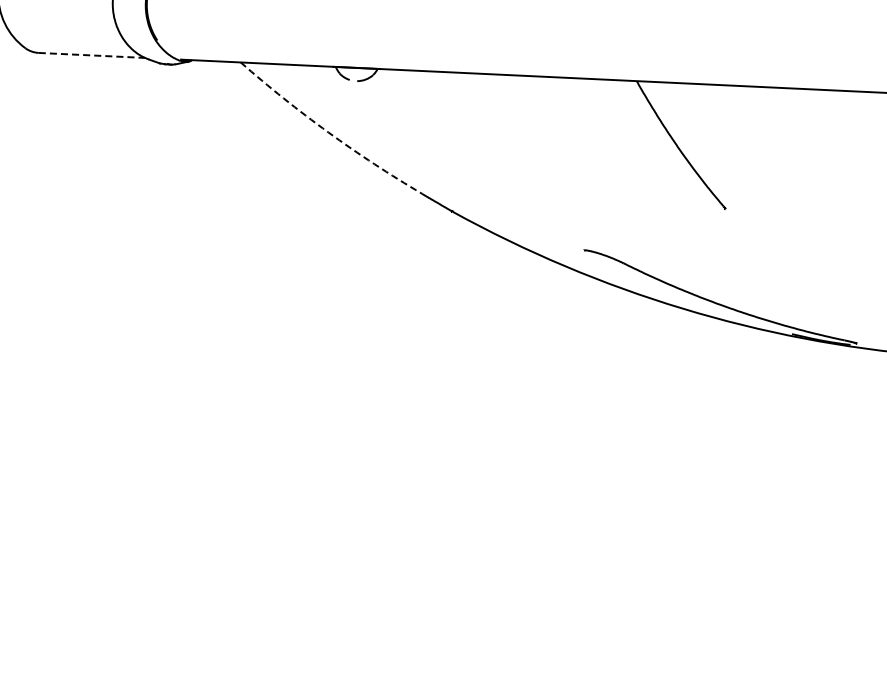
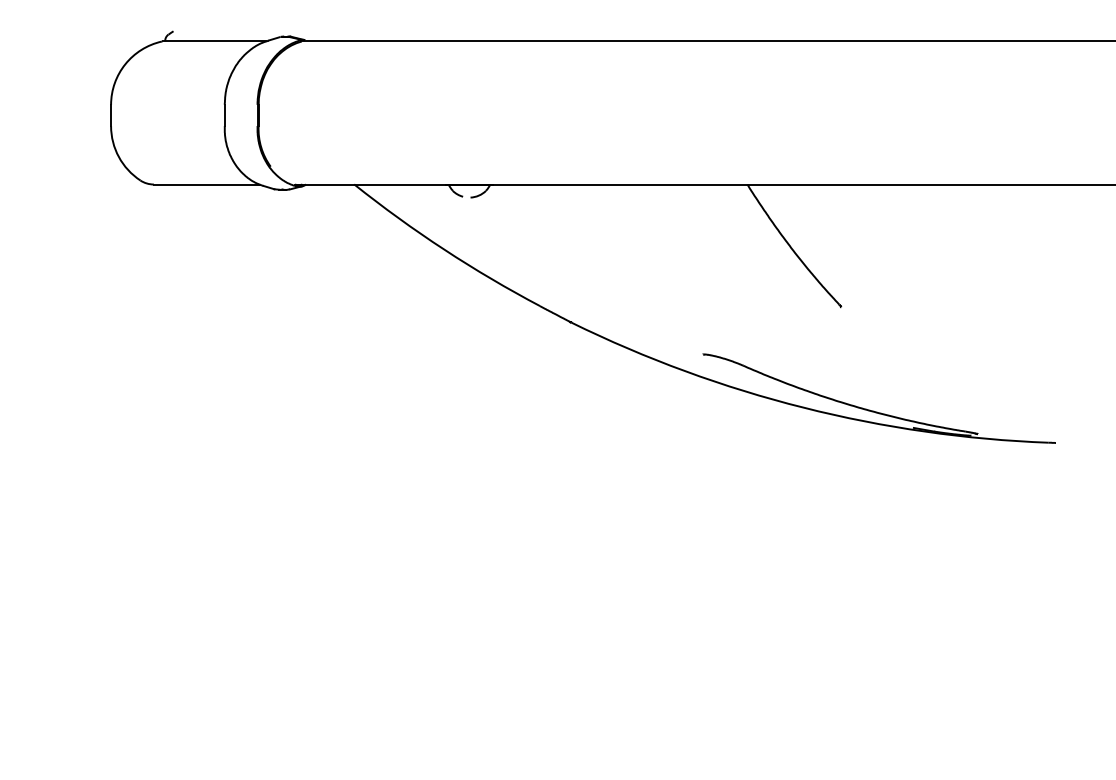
line: (91, 55) -> (206, 184), dashed -> solid
arc: (328, 132) -> (444, 249), dashed -> solid

